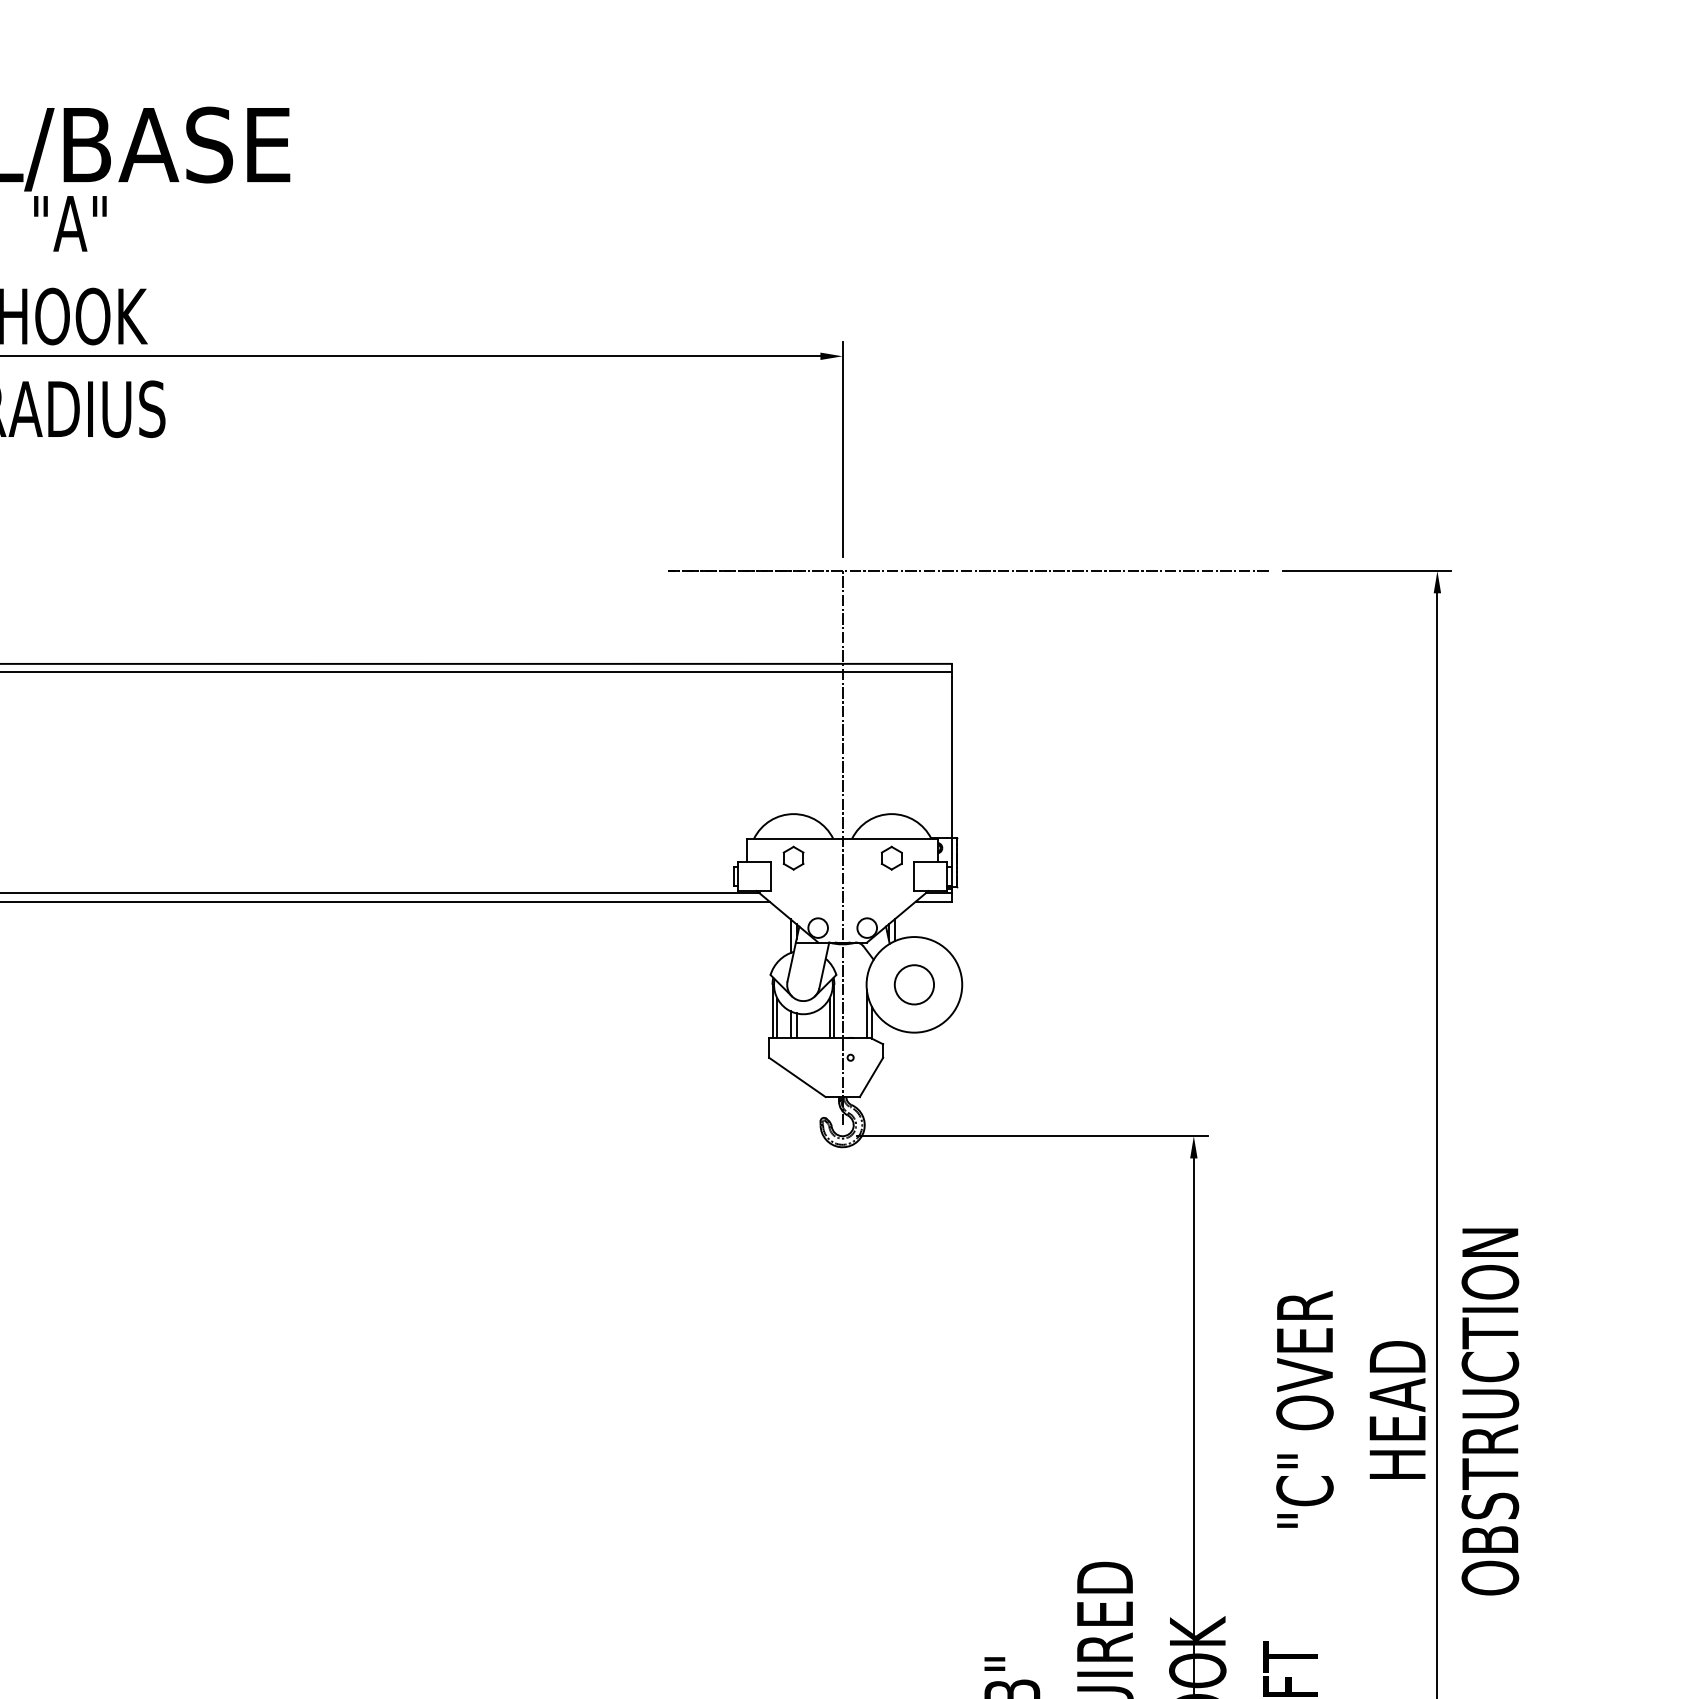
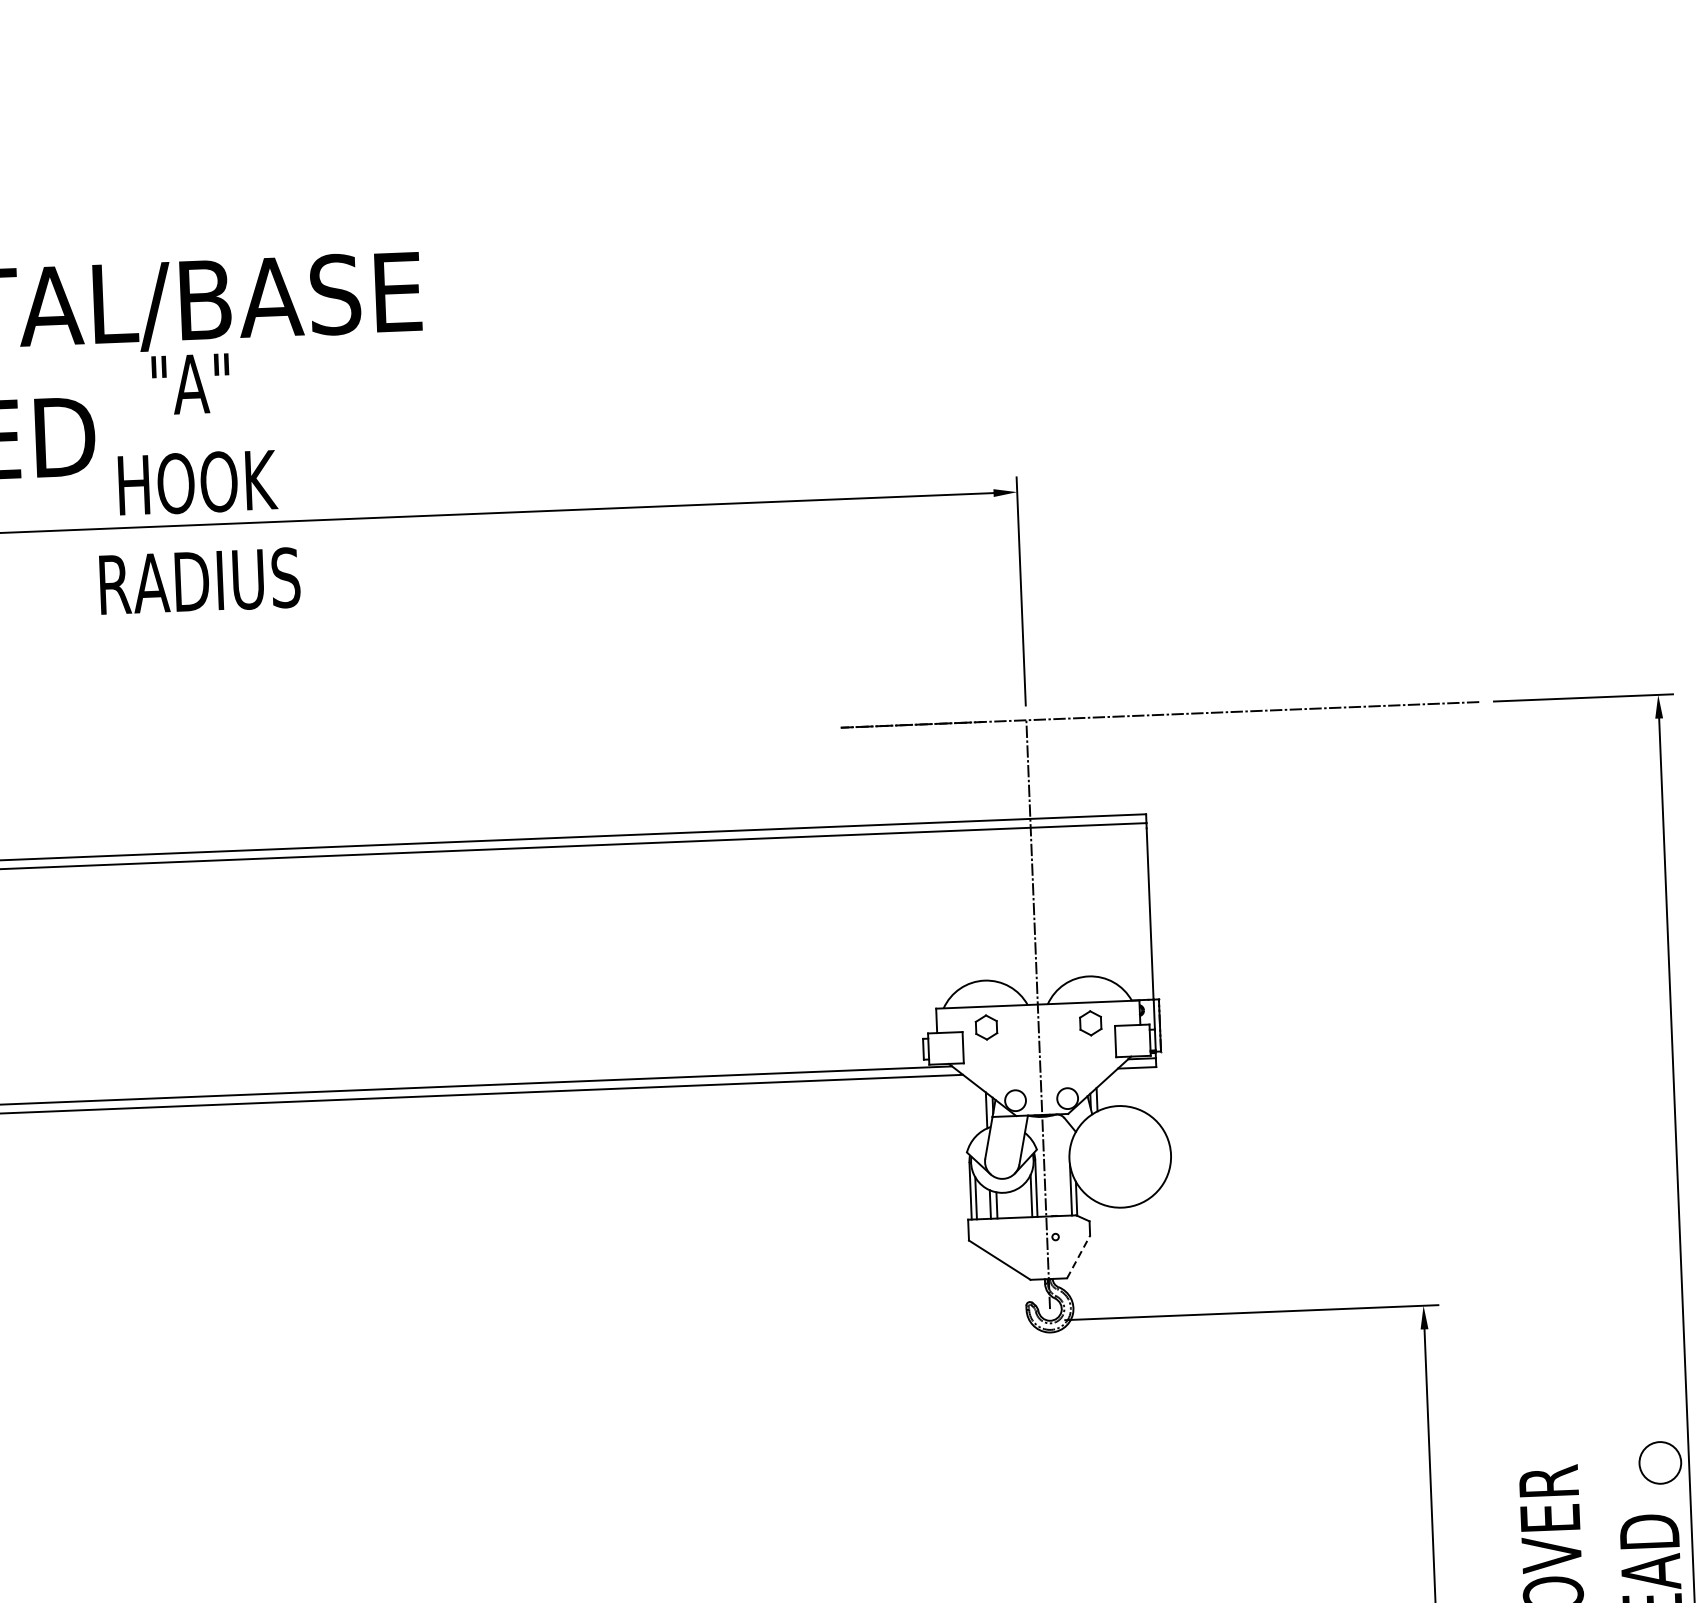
circle: (913, 984) -> (1659, 1462), moved
line: (871, 1077) -> (1078, 1257), solid -> dashed

